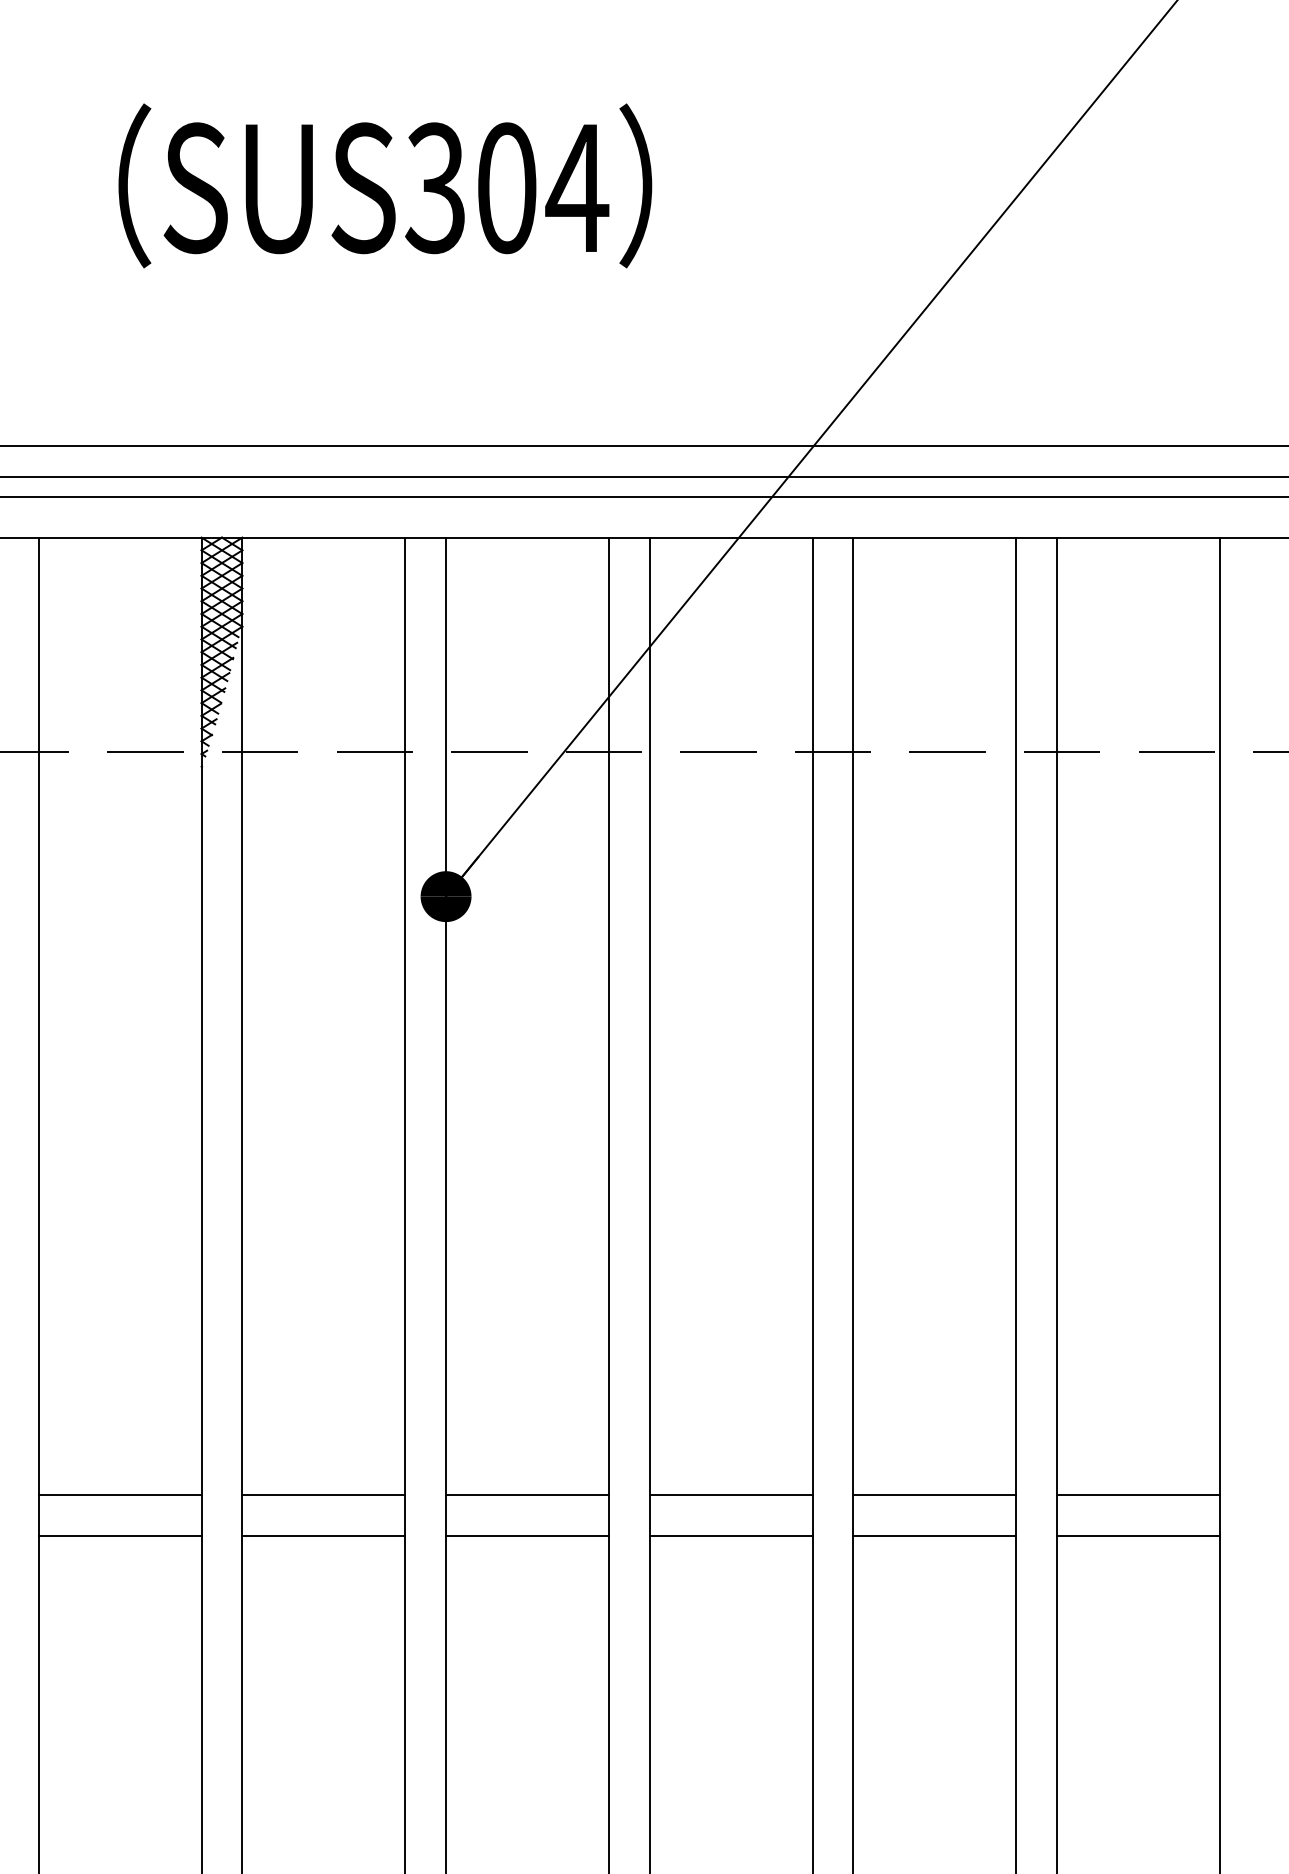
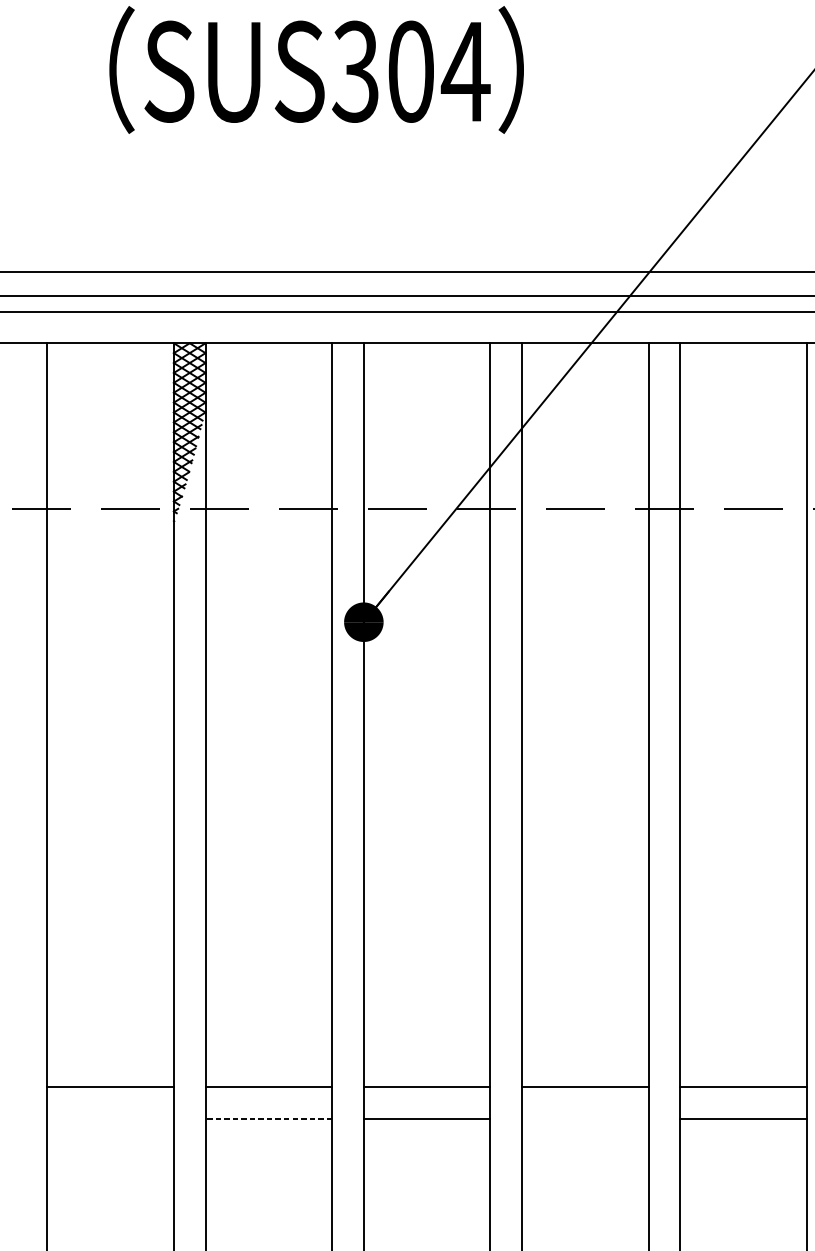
line: (119, 1535) -> (110, 1118), removed
line: (323, 1535) -> (268, 1118), solid -> dashed
line: (730, 1535) -> (584, 1118), removed

